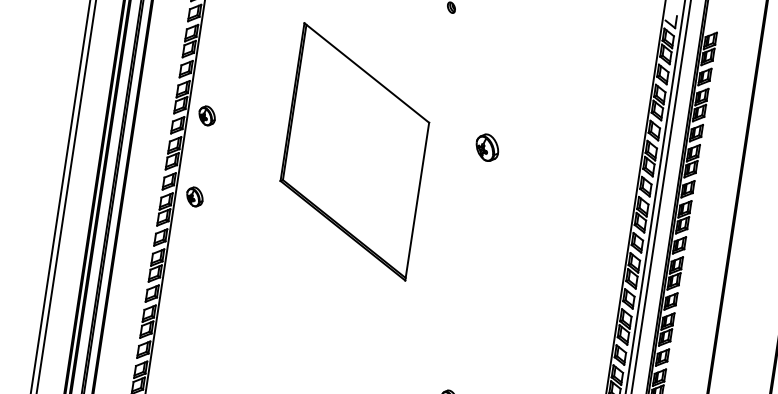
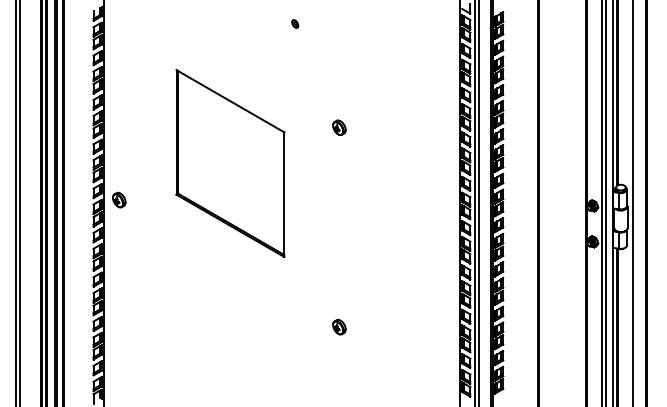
part: (207, 115) -> (119, 135), removed
part: (487, 147) -> (339, 127), size x0.71
part: (354, 151) -> (230, 163), moved

